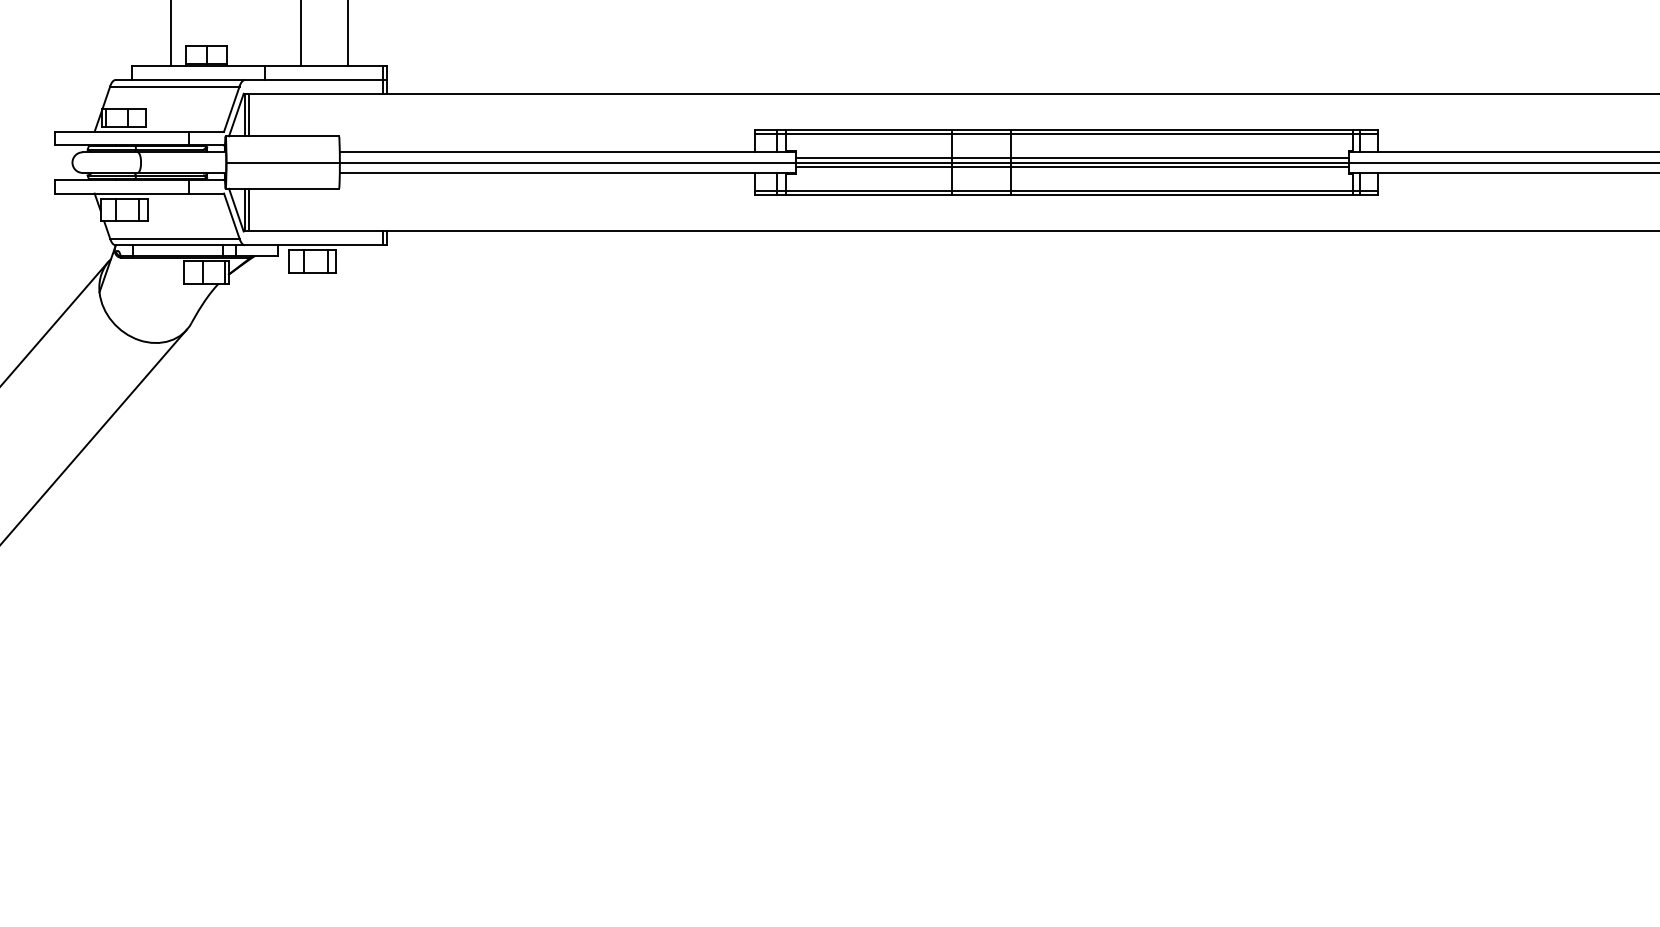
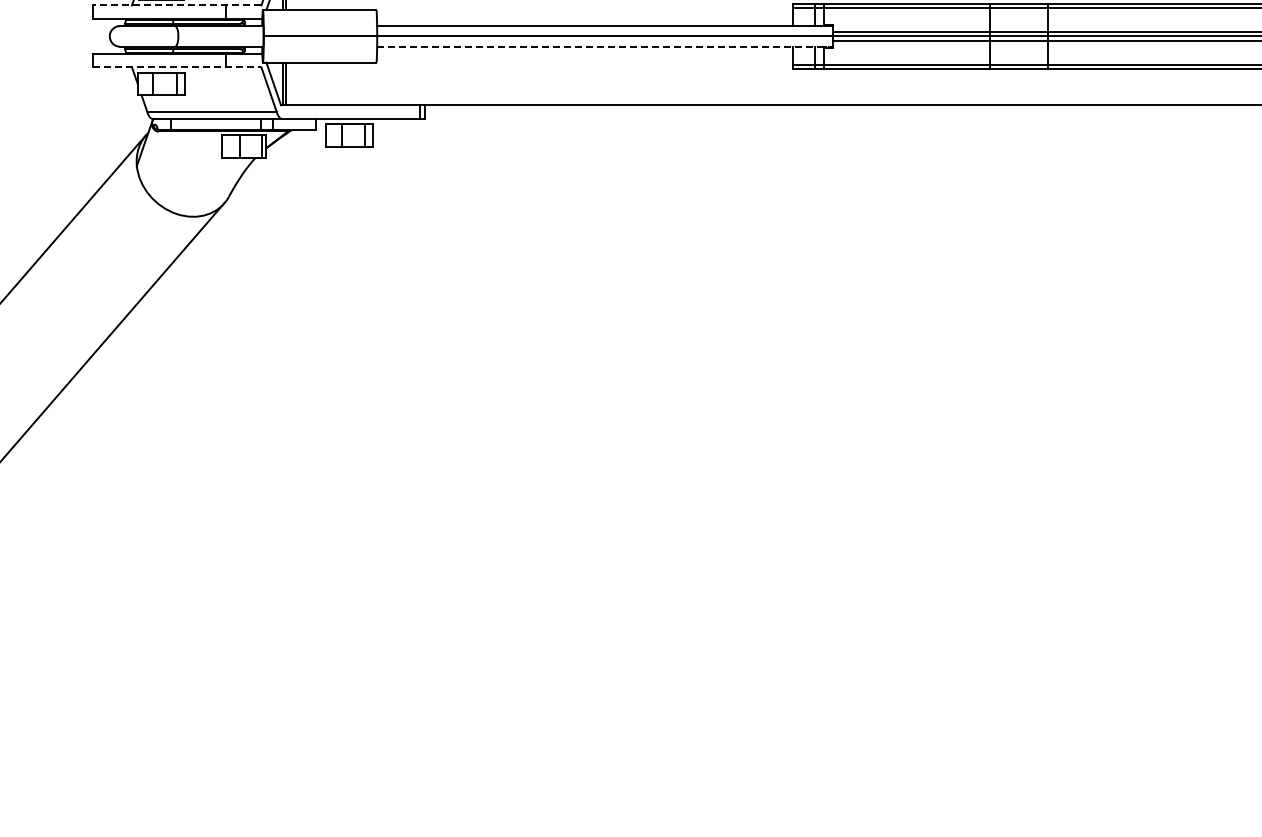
line: (139, 131) -> (176, 5), solid -> dashed
line: (567, 172) -> (604, 46), solid -> dashed
line: (140, 193) -> (177, 67), solid -> dashed

